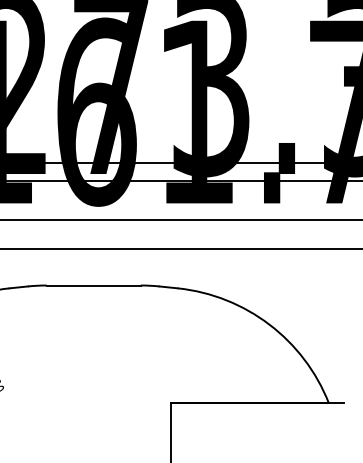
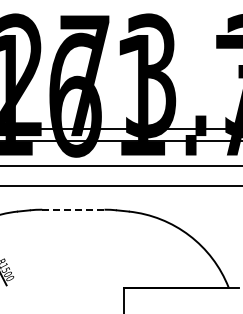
line: (92, 285) -> (72, 209), solid -> dashed

